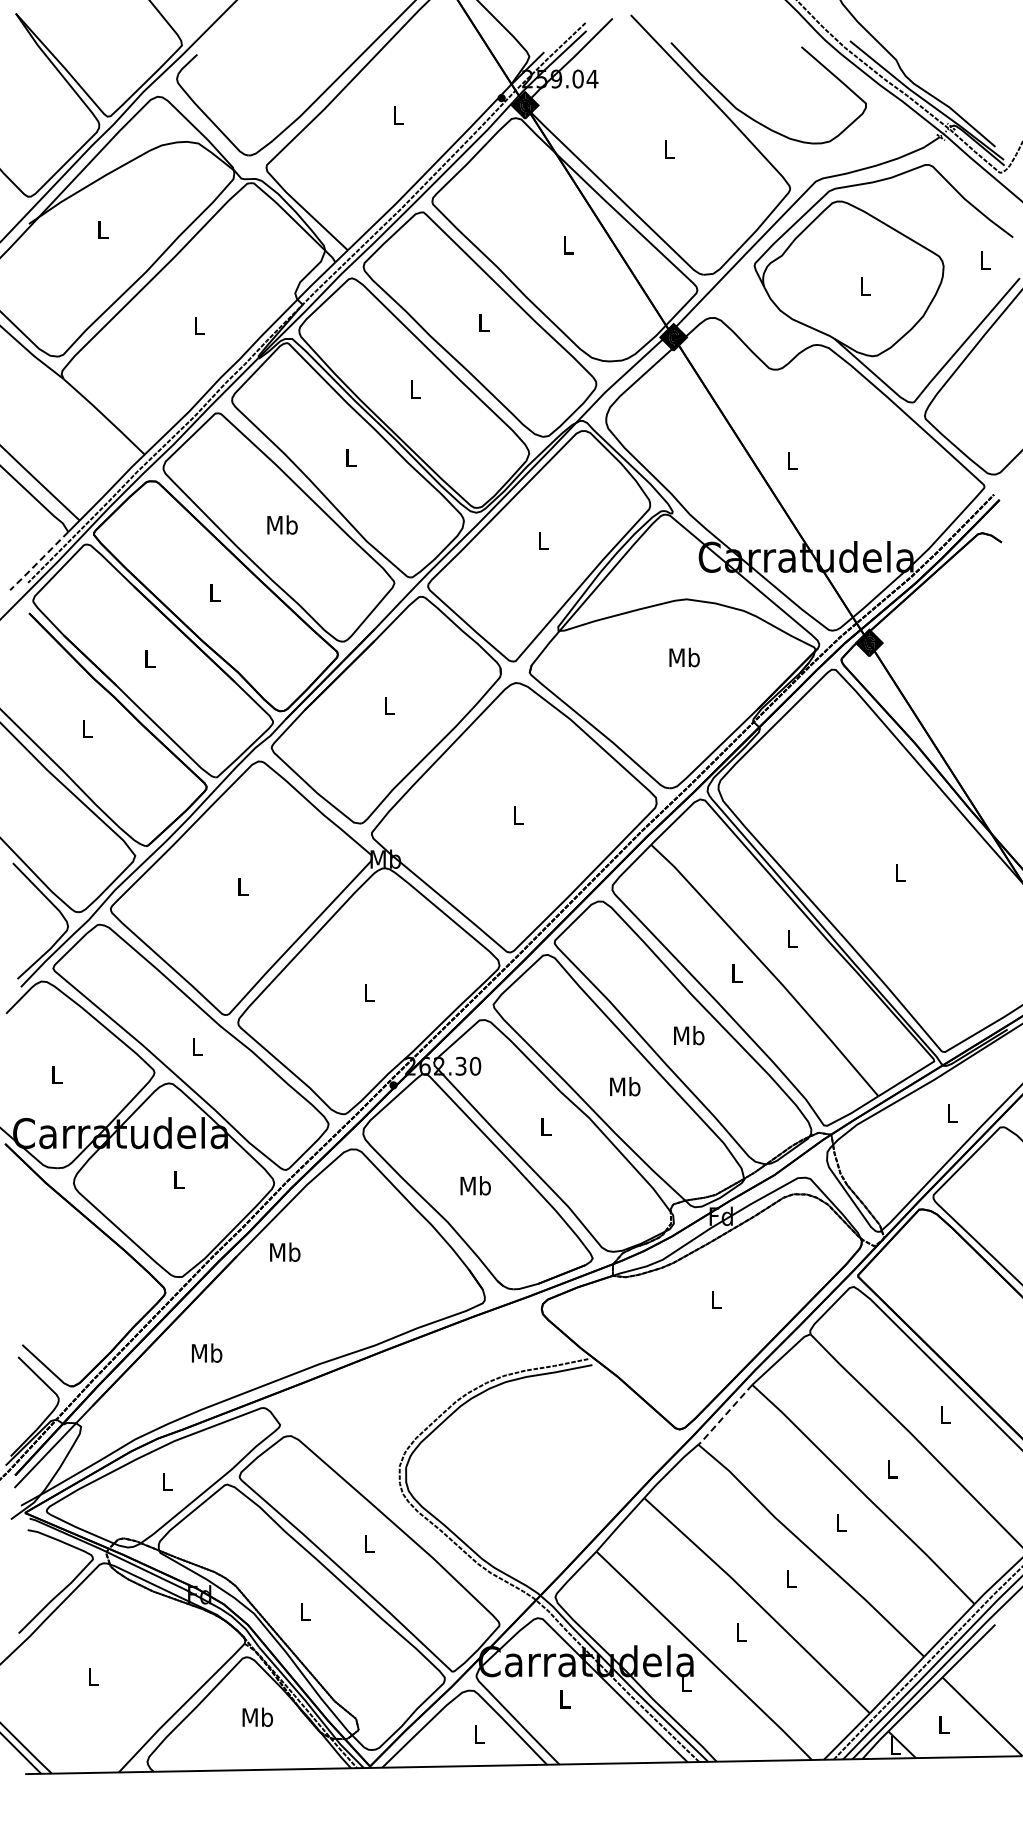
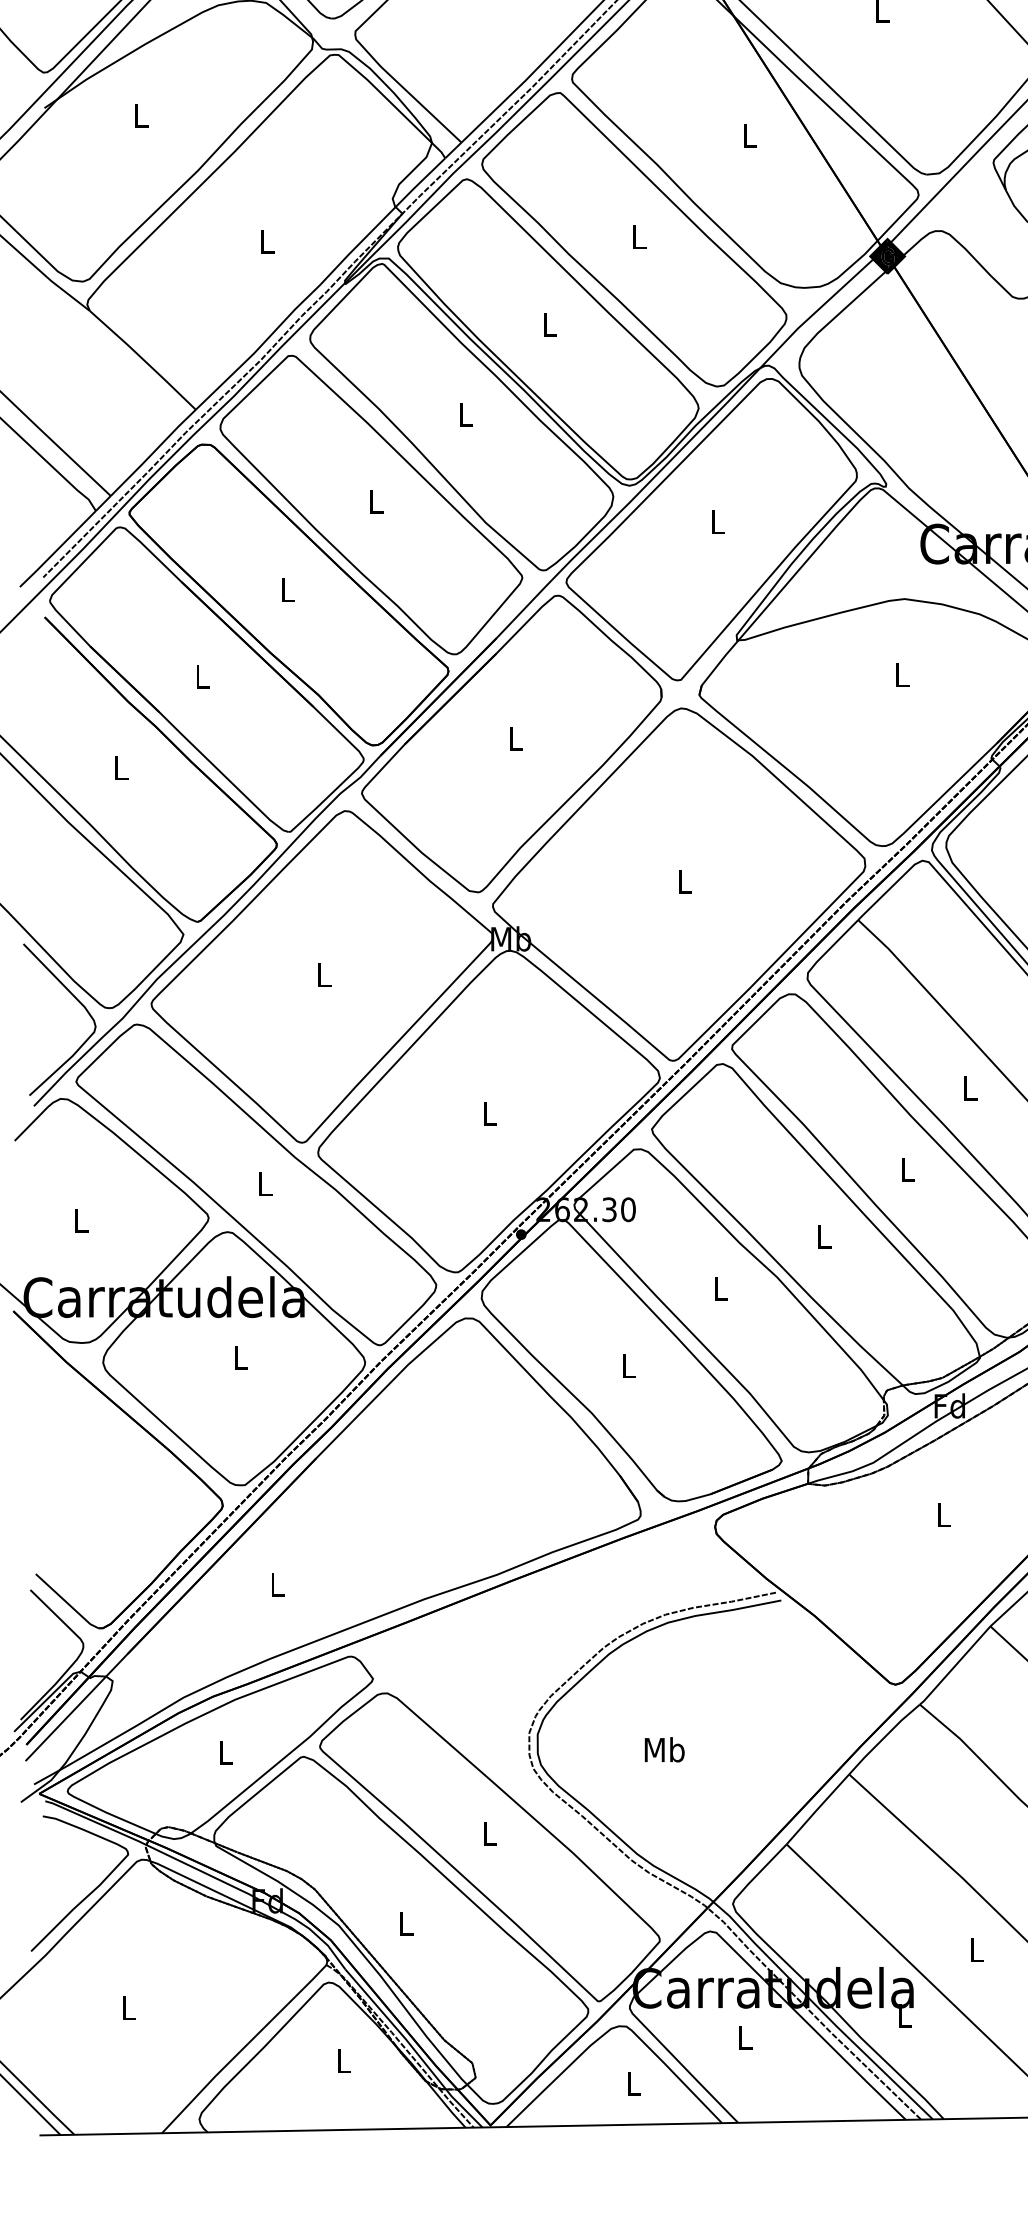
text: (282, 524) -> (376, 501), Mb -> L
line: (39, 561) -> (58, 549), dashed -> solid
text: (684, 657) -> (901, 675), Mb -> L
text: (689, 1035) -> (908, 1169), Mb -> L
text: (625, 1086) -> (824, 1236), Mb -> L
text: (475, 1185) -> (628, 1365), Mb -> L
text: (285, 1251) -> (665, 1748), moved
text: (207, 1352) -> (277, 1584), Mb -> L
line: (724, 1416) -> (954, 1667), dashed -> solid
text: (257, 1716) -> (343, 2060), Mb -> L

